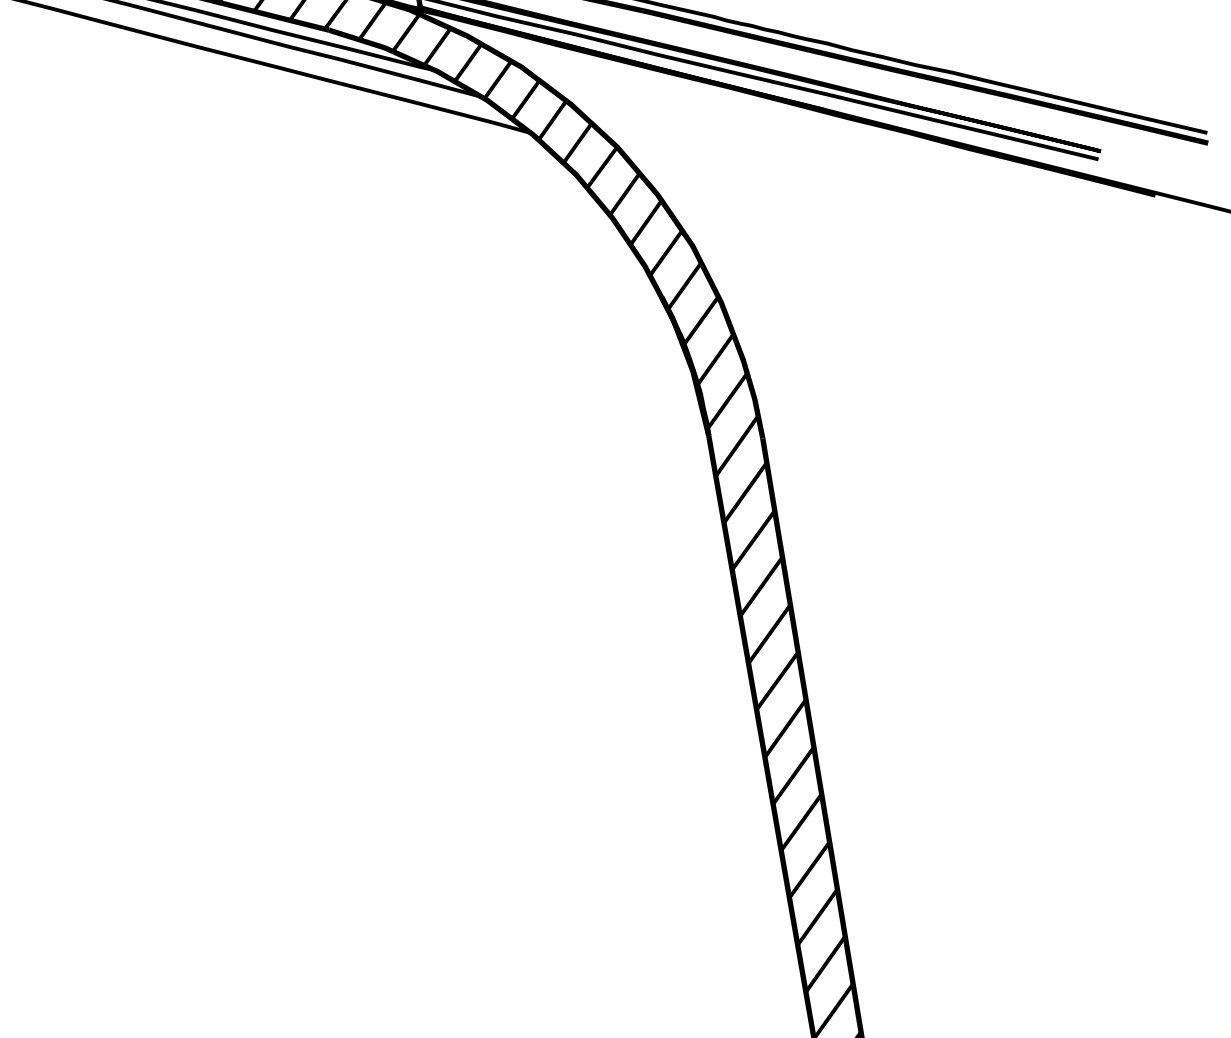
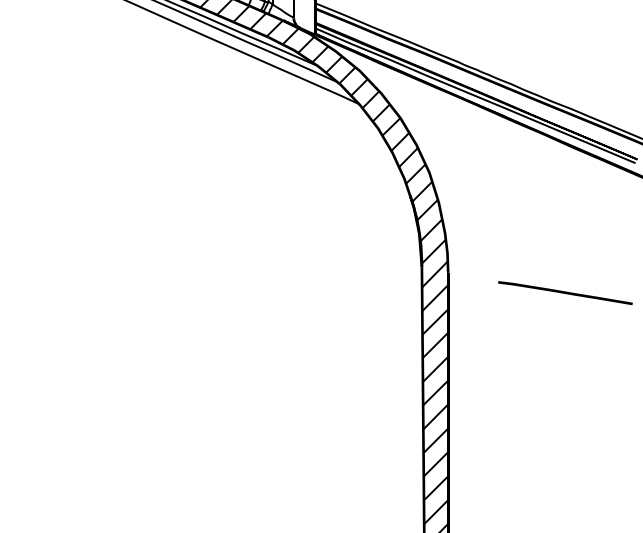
line: (1002, 440) -> (565, 293), added

